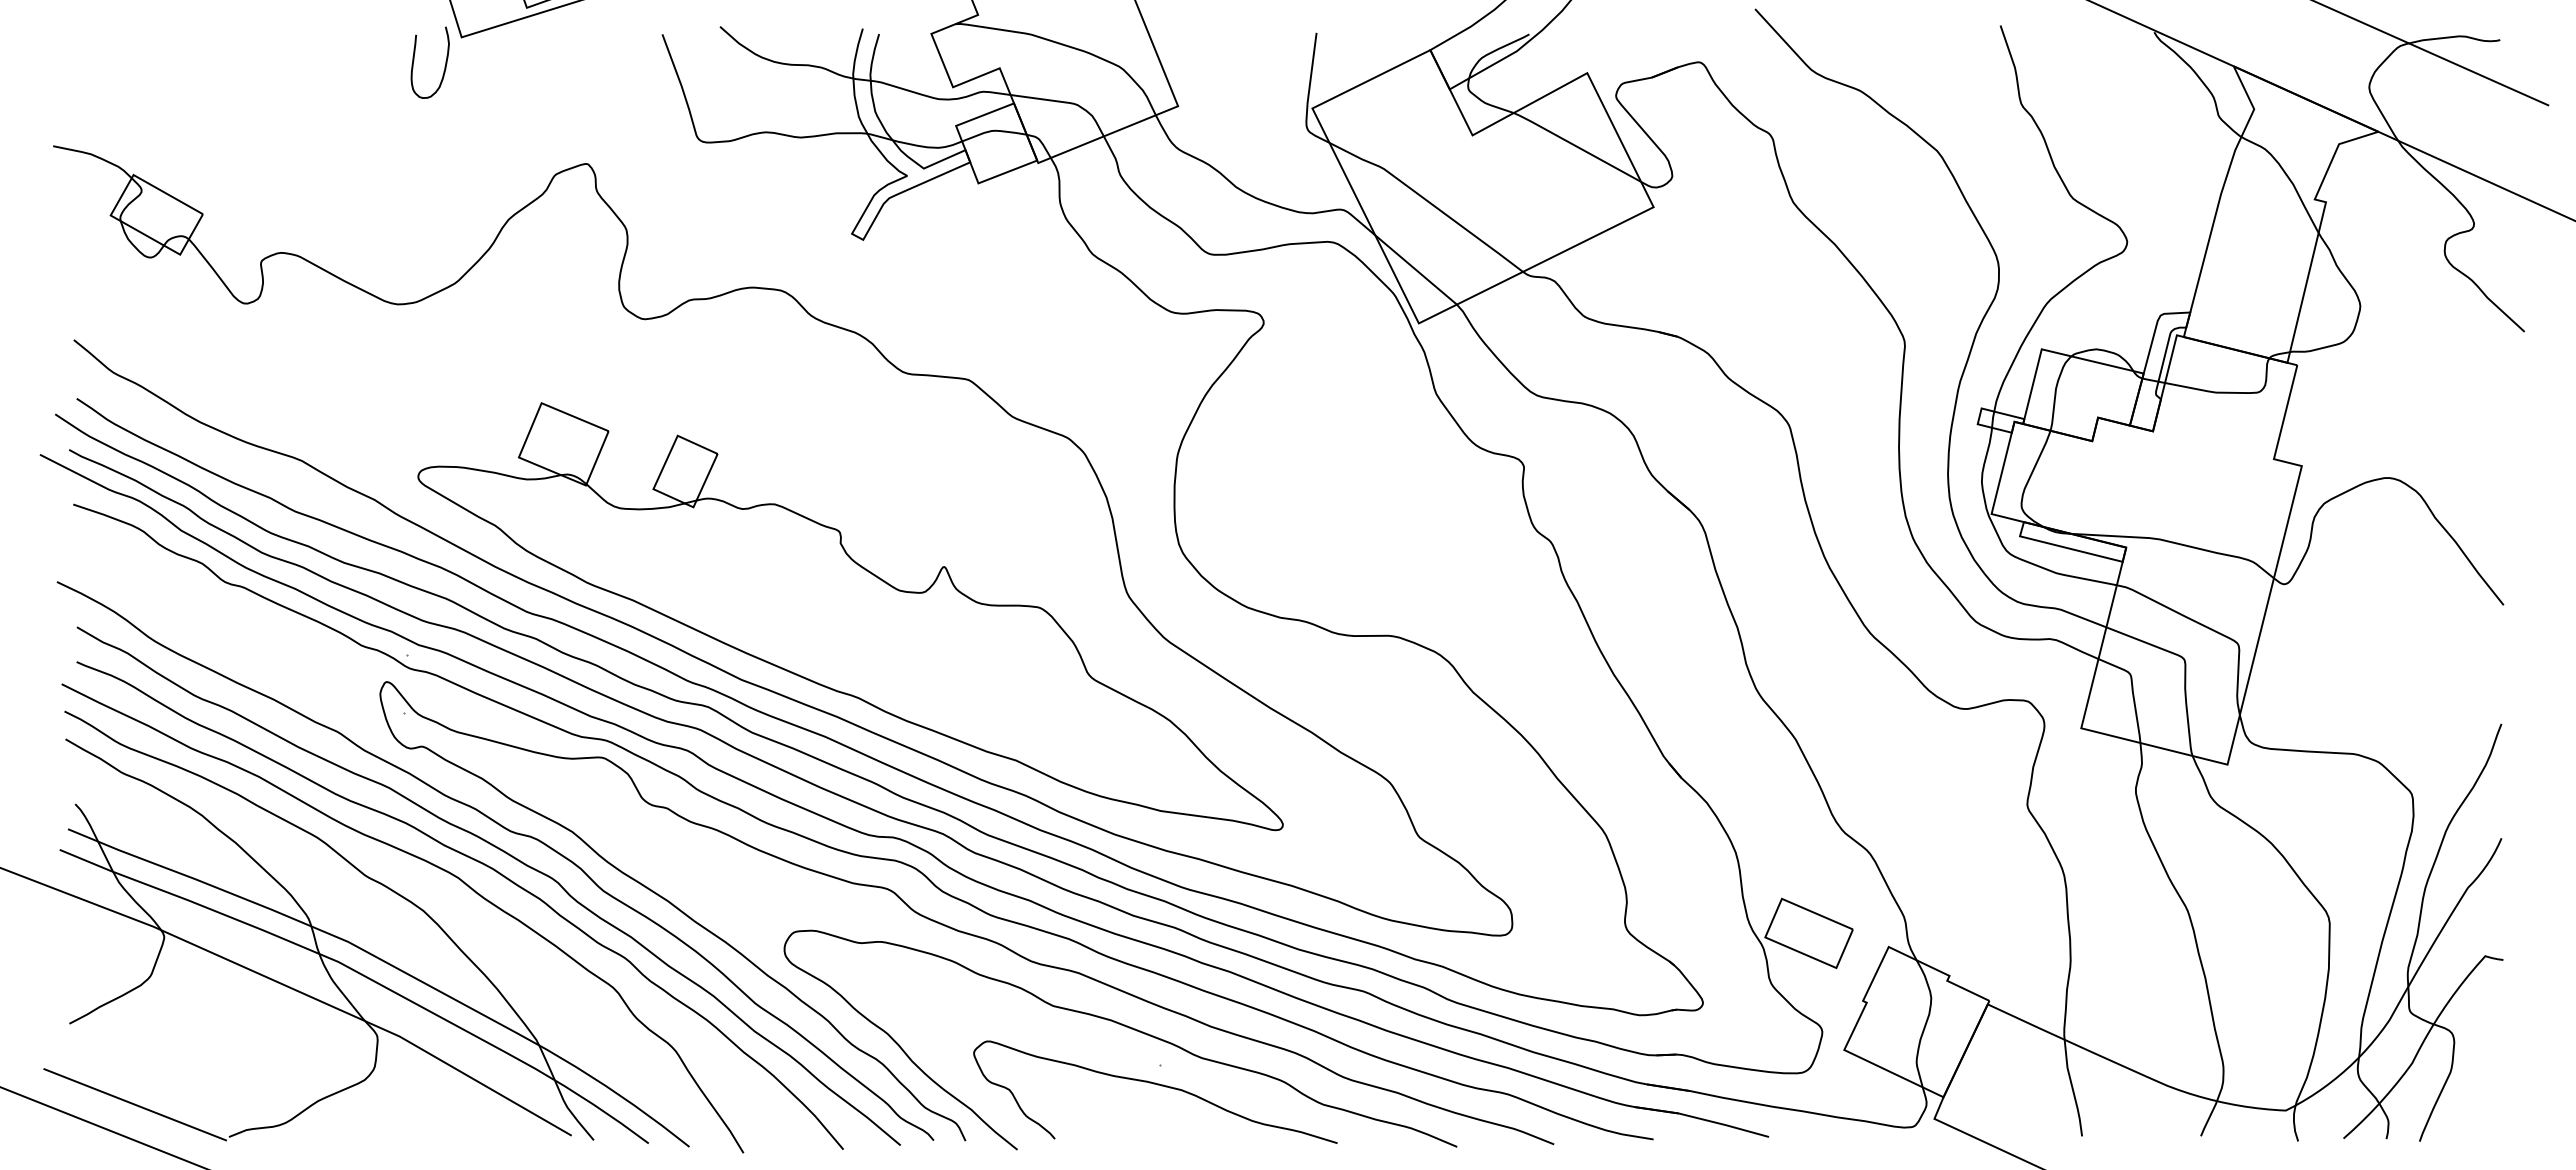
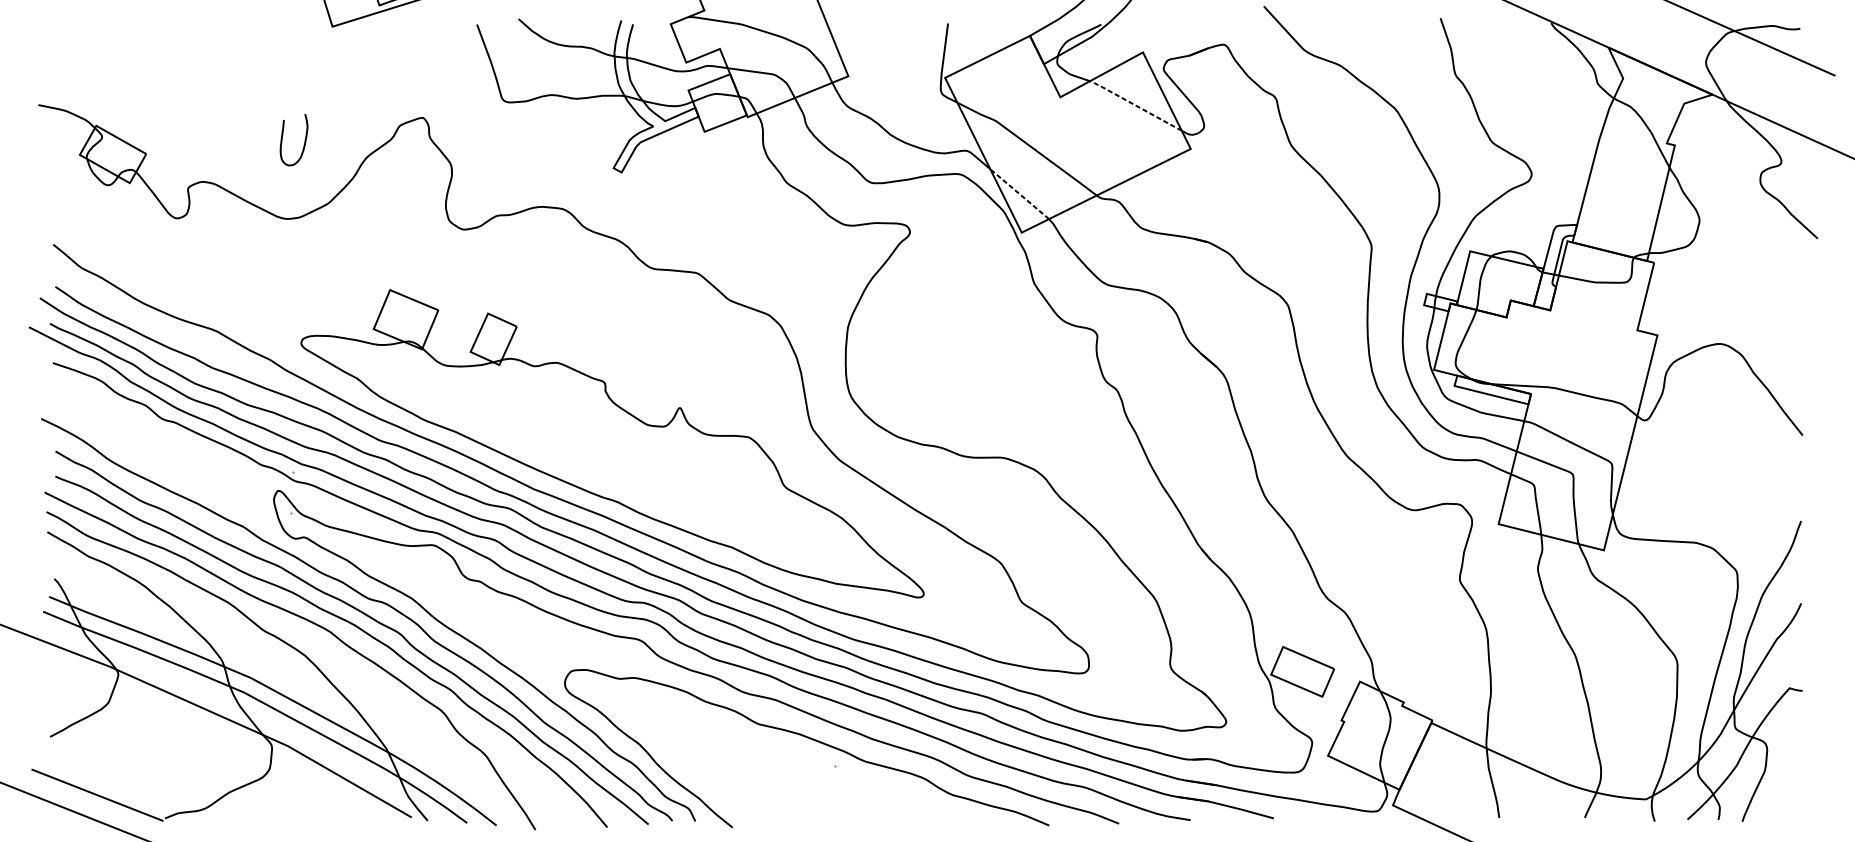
curve: (414, 60) -> (282, 138), moved
line: (1576, 146) -> (1135, 105), solid -> dashed
line: (1416, 269) -> (1020, 193), solid -> dashed
curve: (1157, 1085) -> (833, 781), removed

